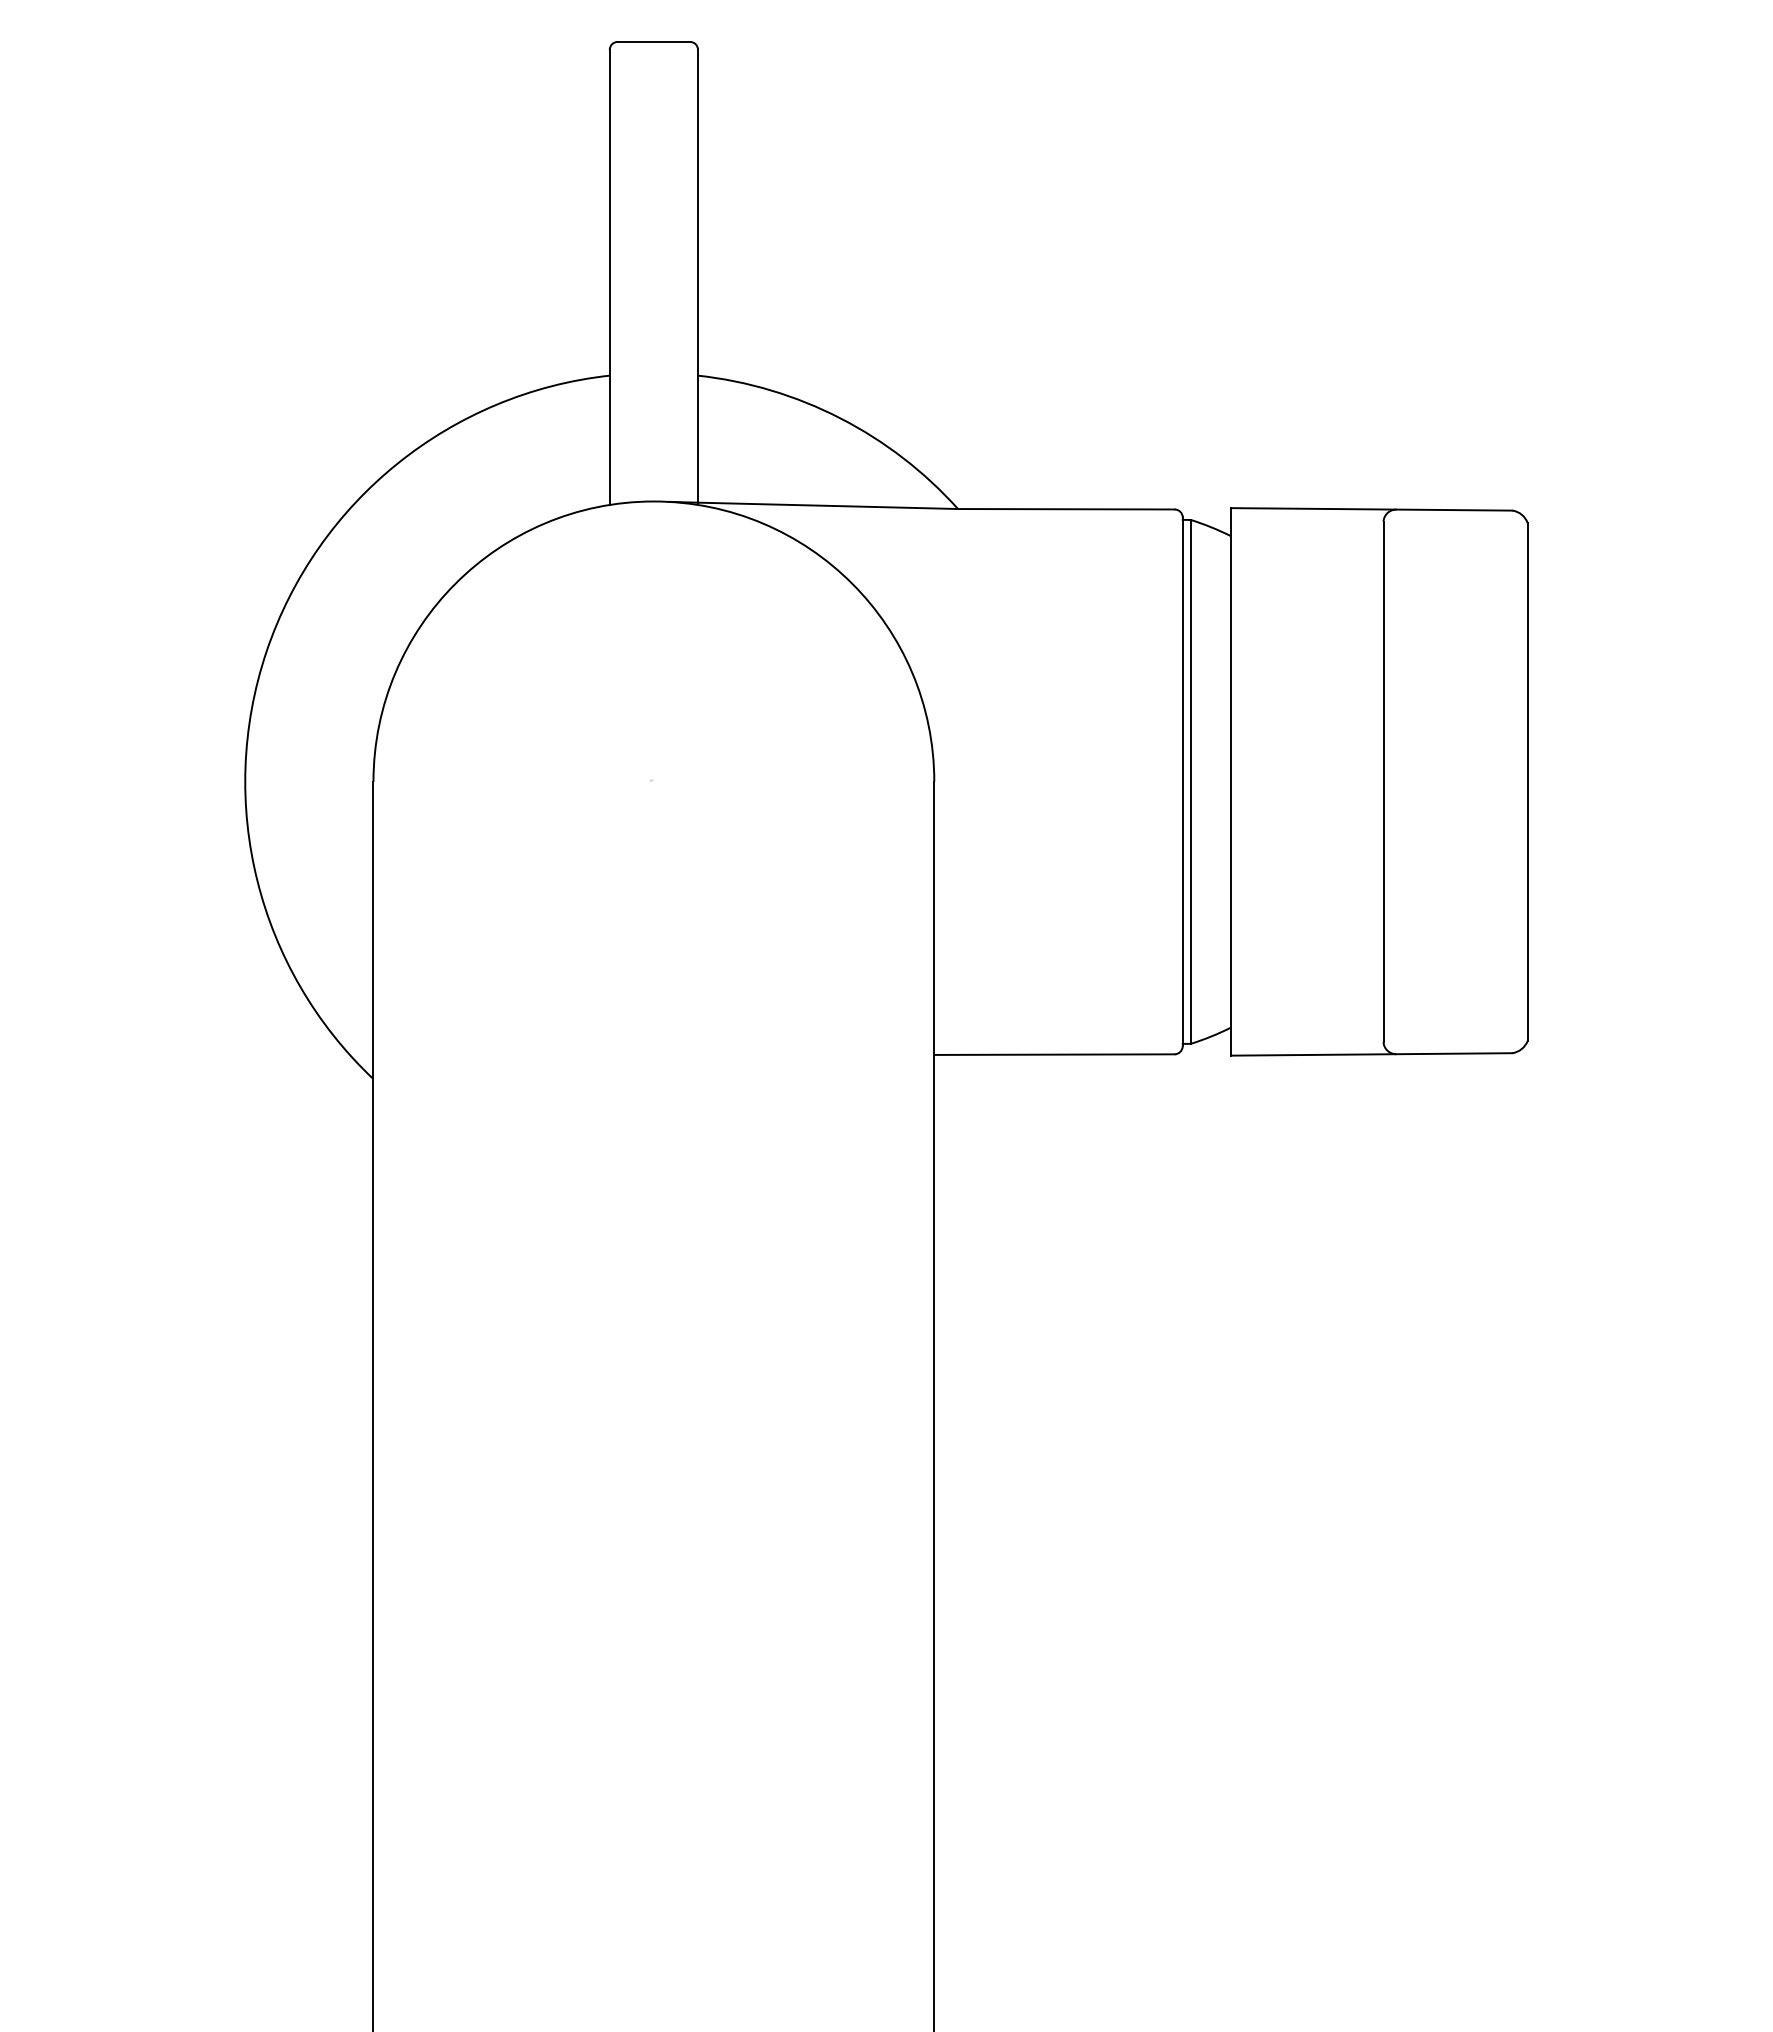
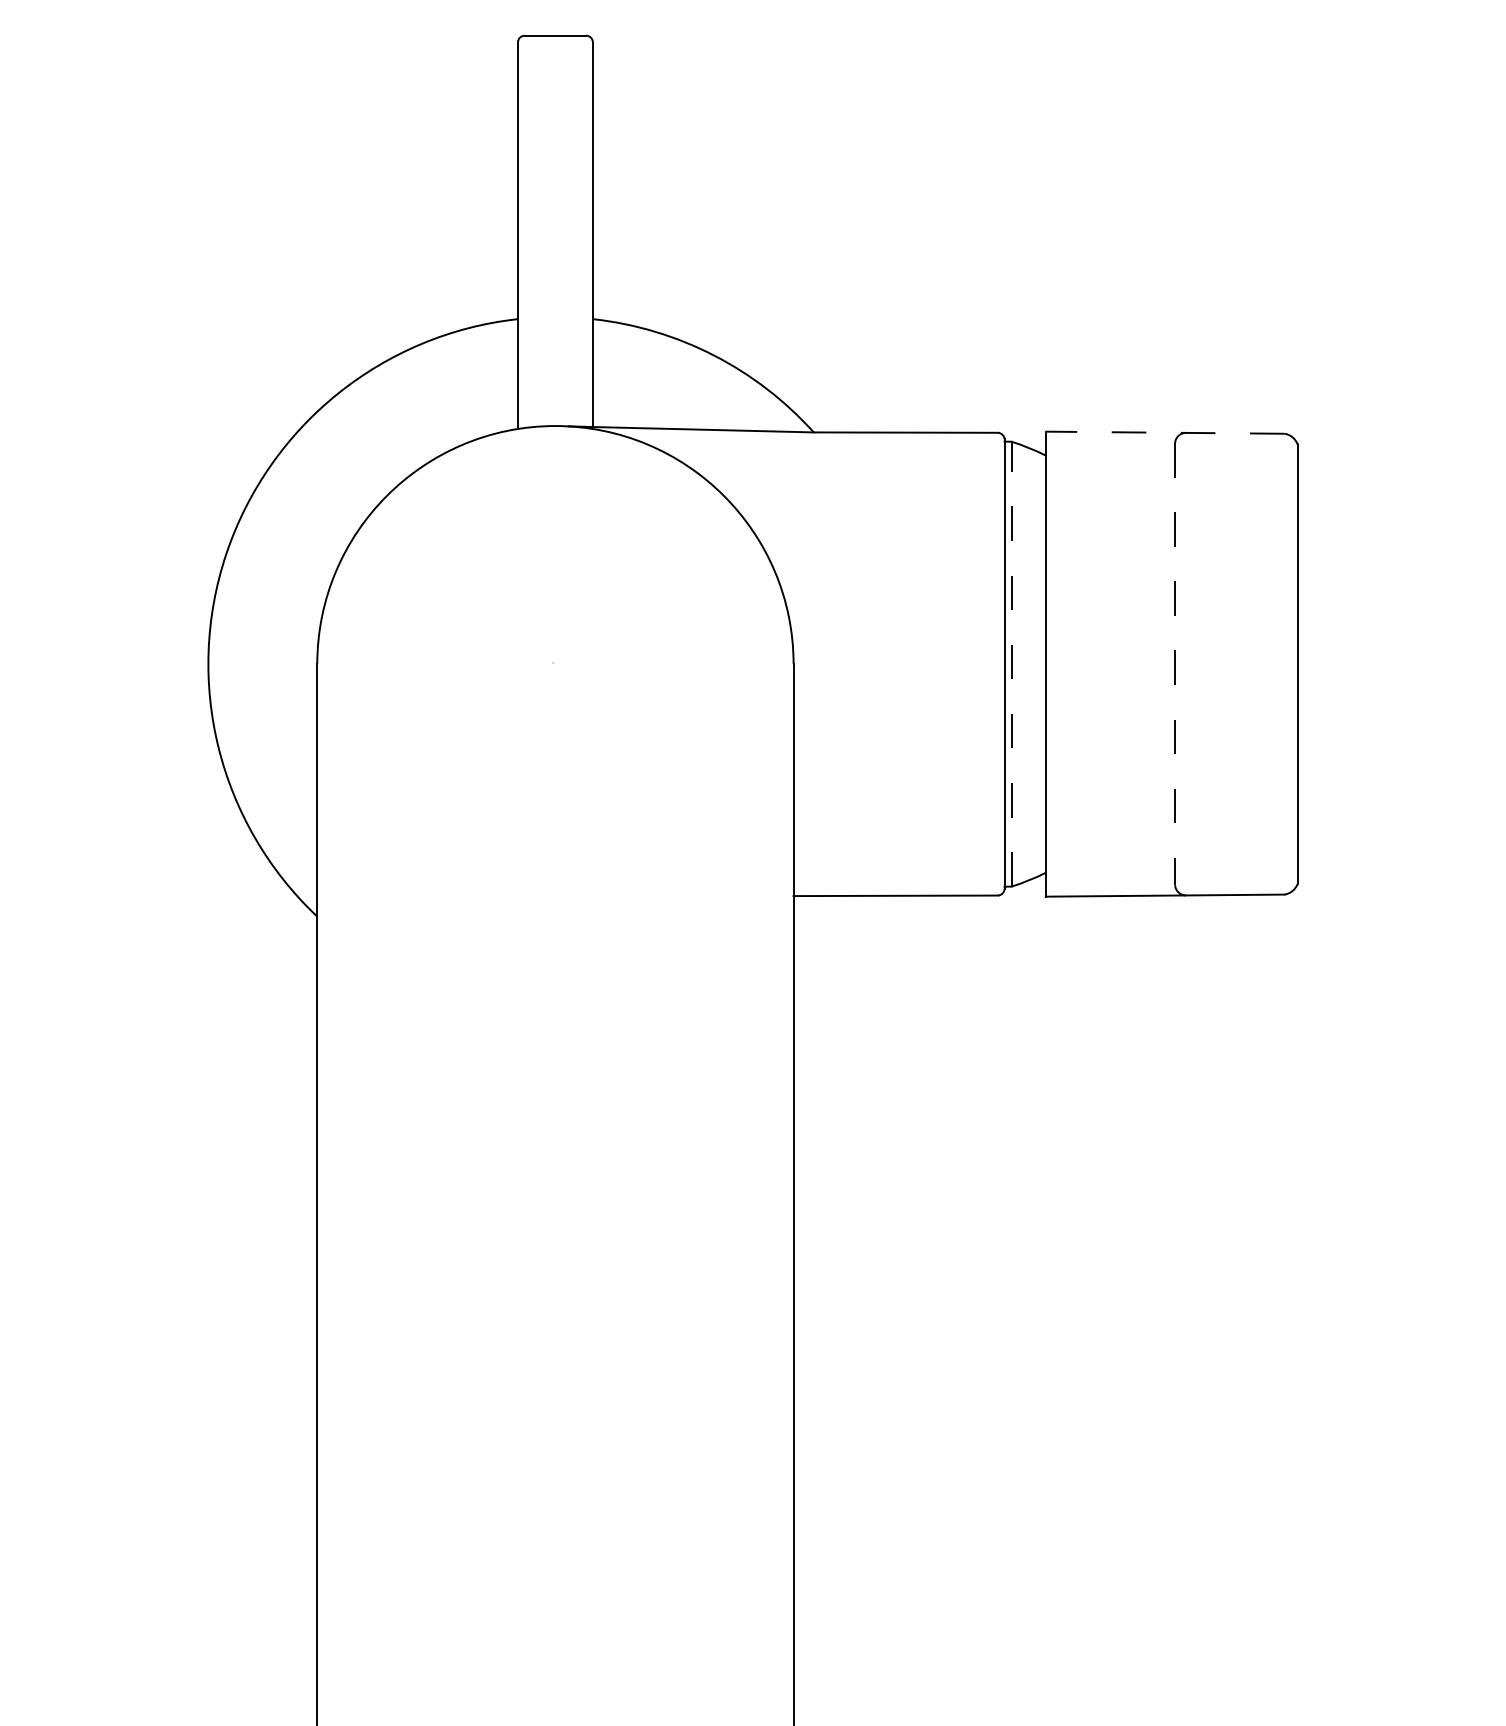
line: (1371, 509) -> (1164, 432), solid -> dashed
line: (1190, 781) -> (1011, 663), solid -> dashed
line: (1383, 782) -> (1175, 664), solid -> dashed

